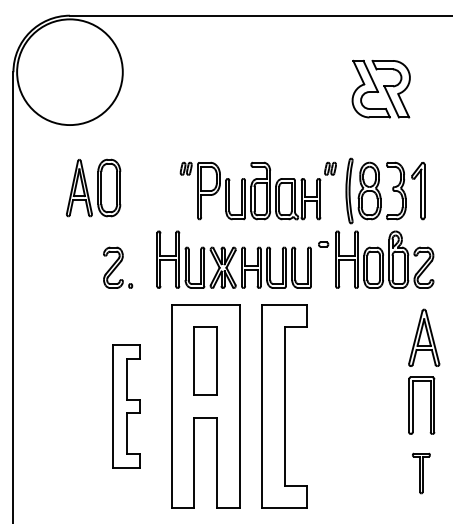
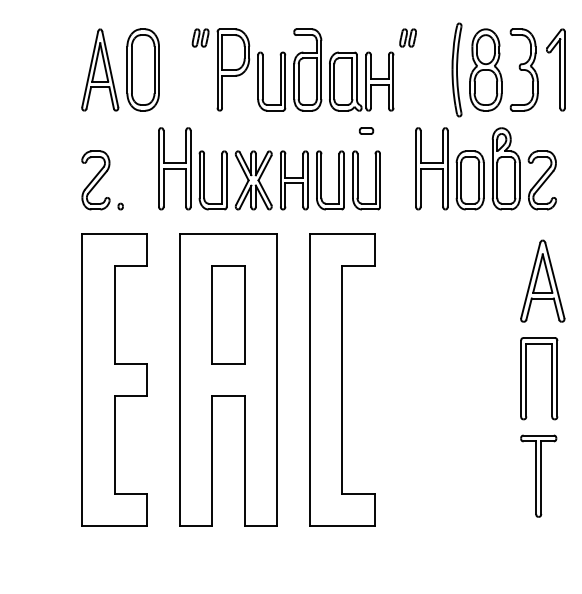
part: (93, 187) -> (120, 69), moved
part: (385, 190) -> (508, 69), moved
part: (323, 244) -> (366, 131), moved
part: (126, 406) -> (114, 379), size x1.67
part: (421, 473) -> (538, 476), size x1.43

